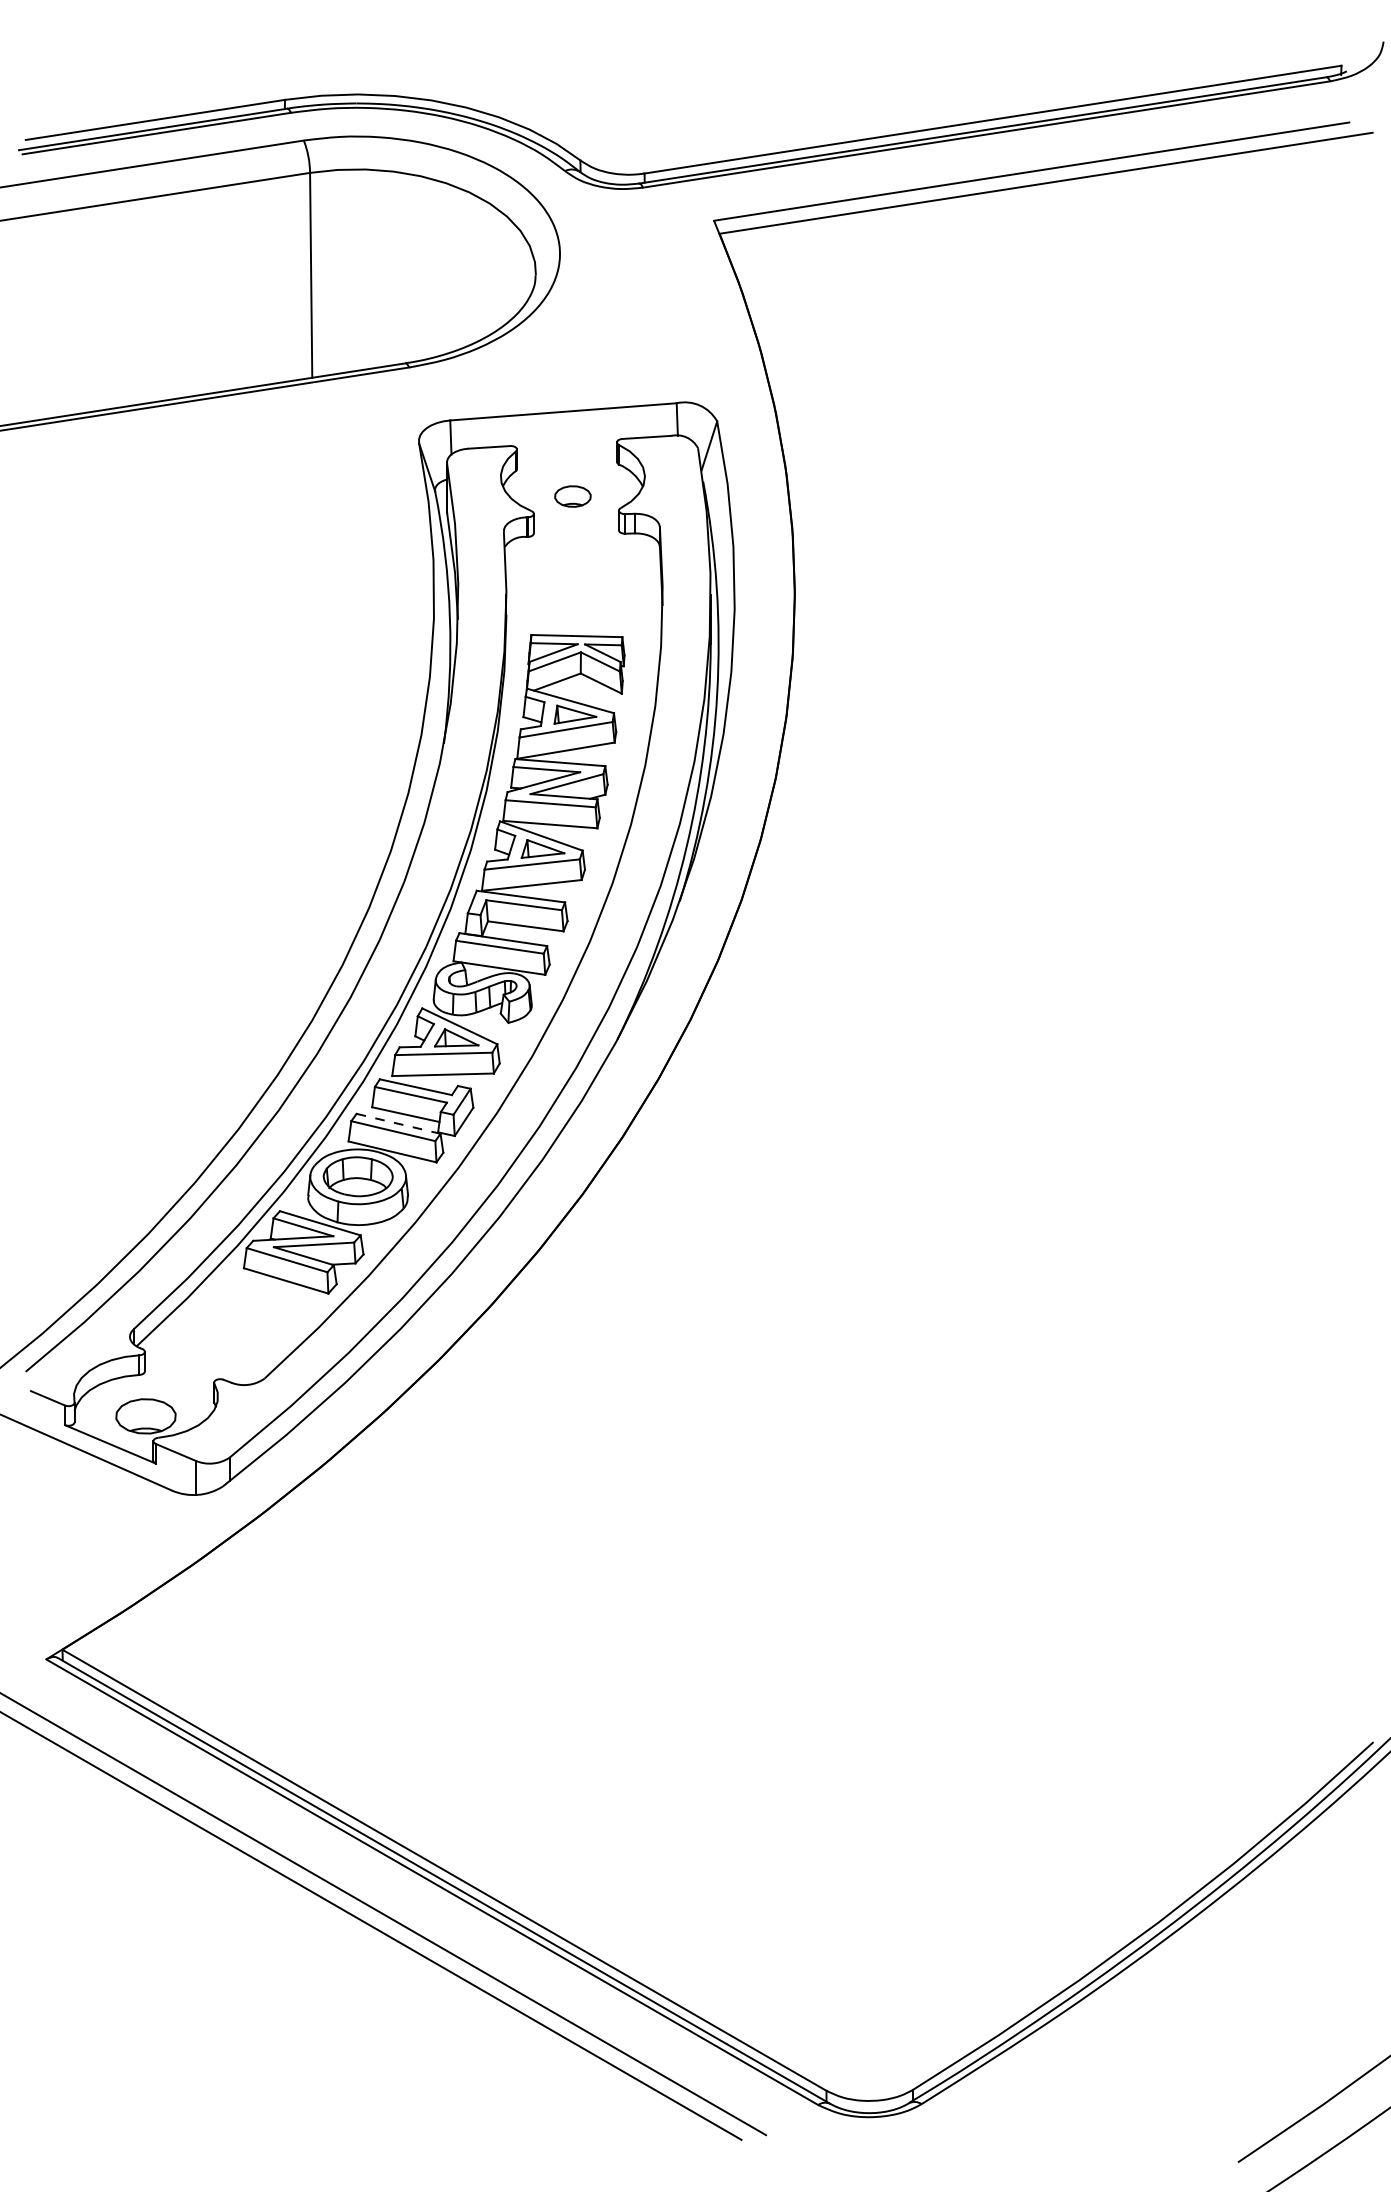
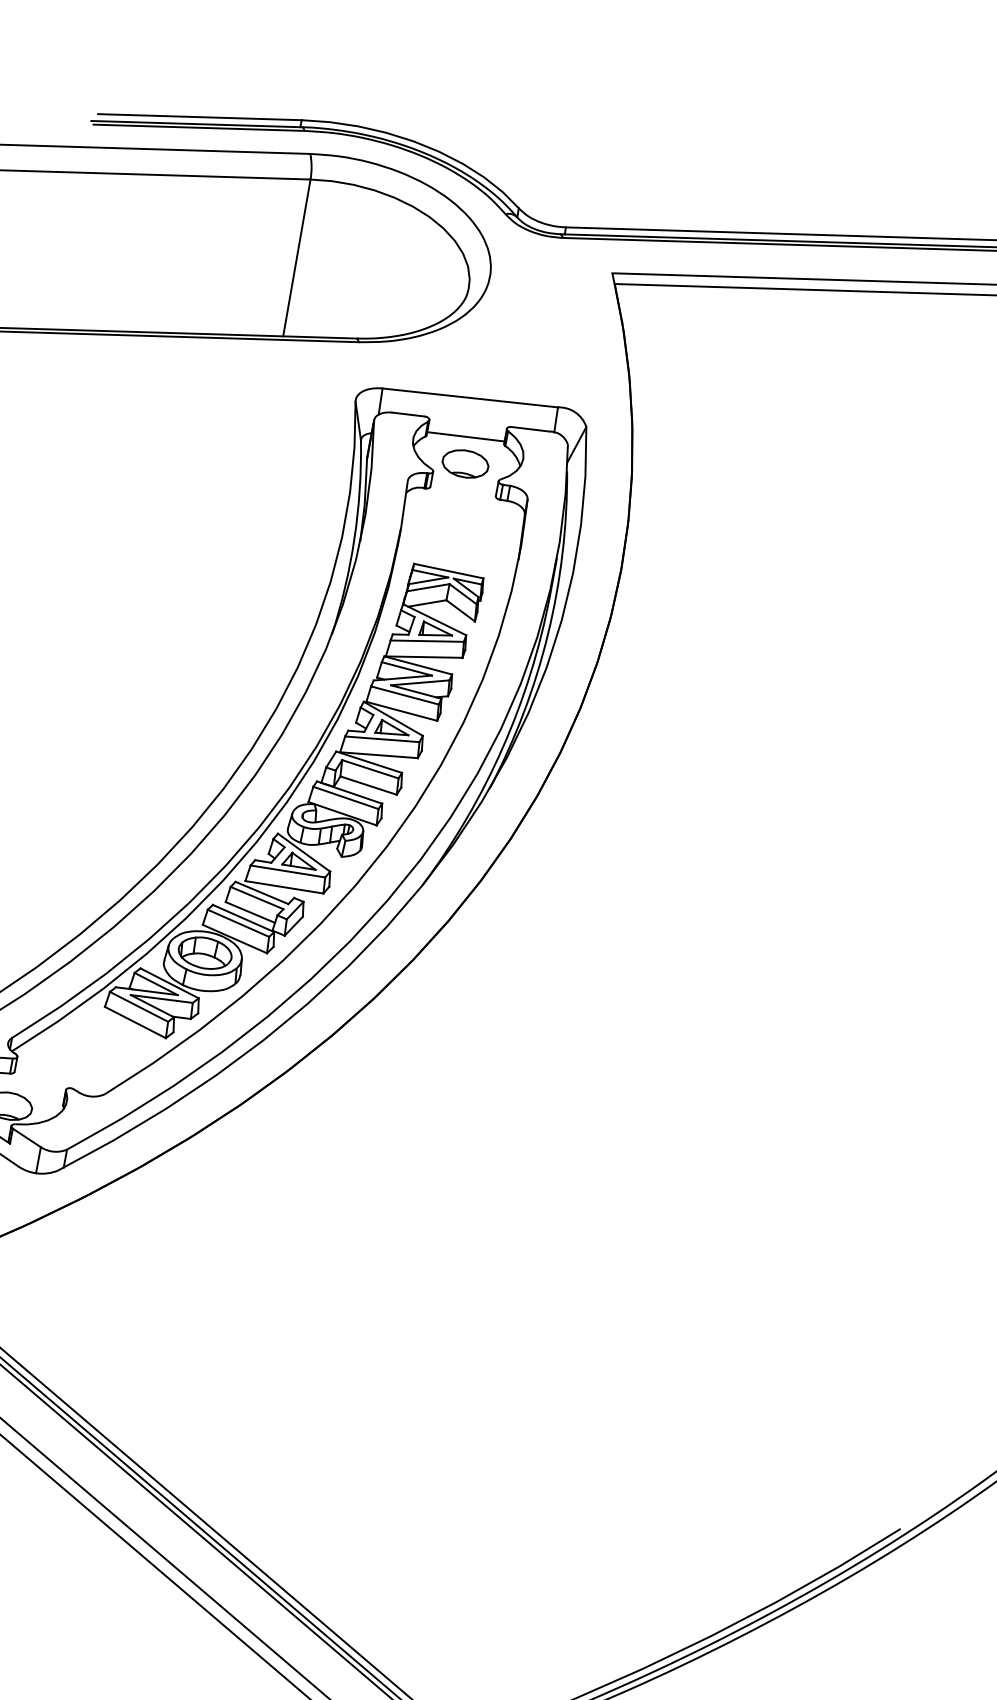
line: (567, 461) -> (466, 436), added
part: (572, 496) -> (465, 463), size x1.67
line: (399, 1123) -> (244, 918), dashed -> solid

